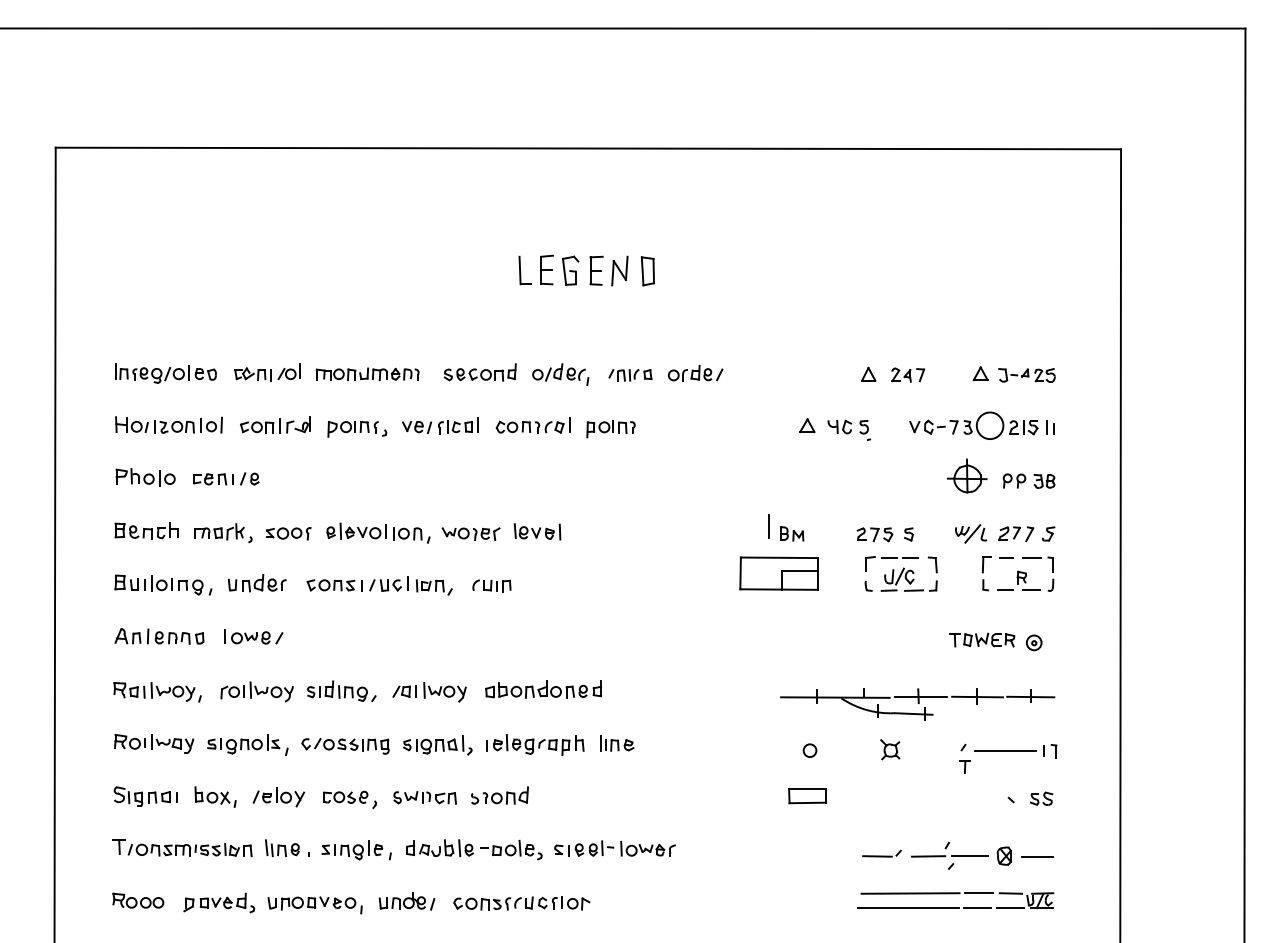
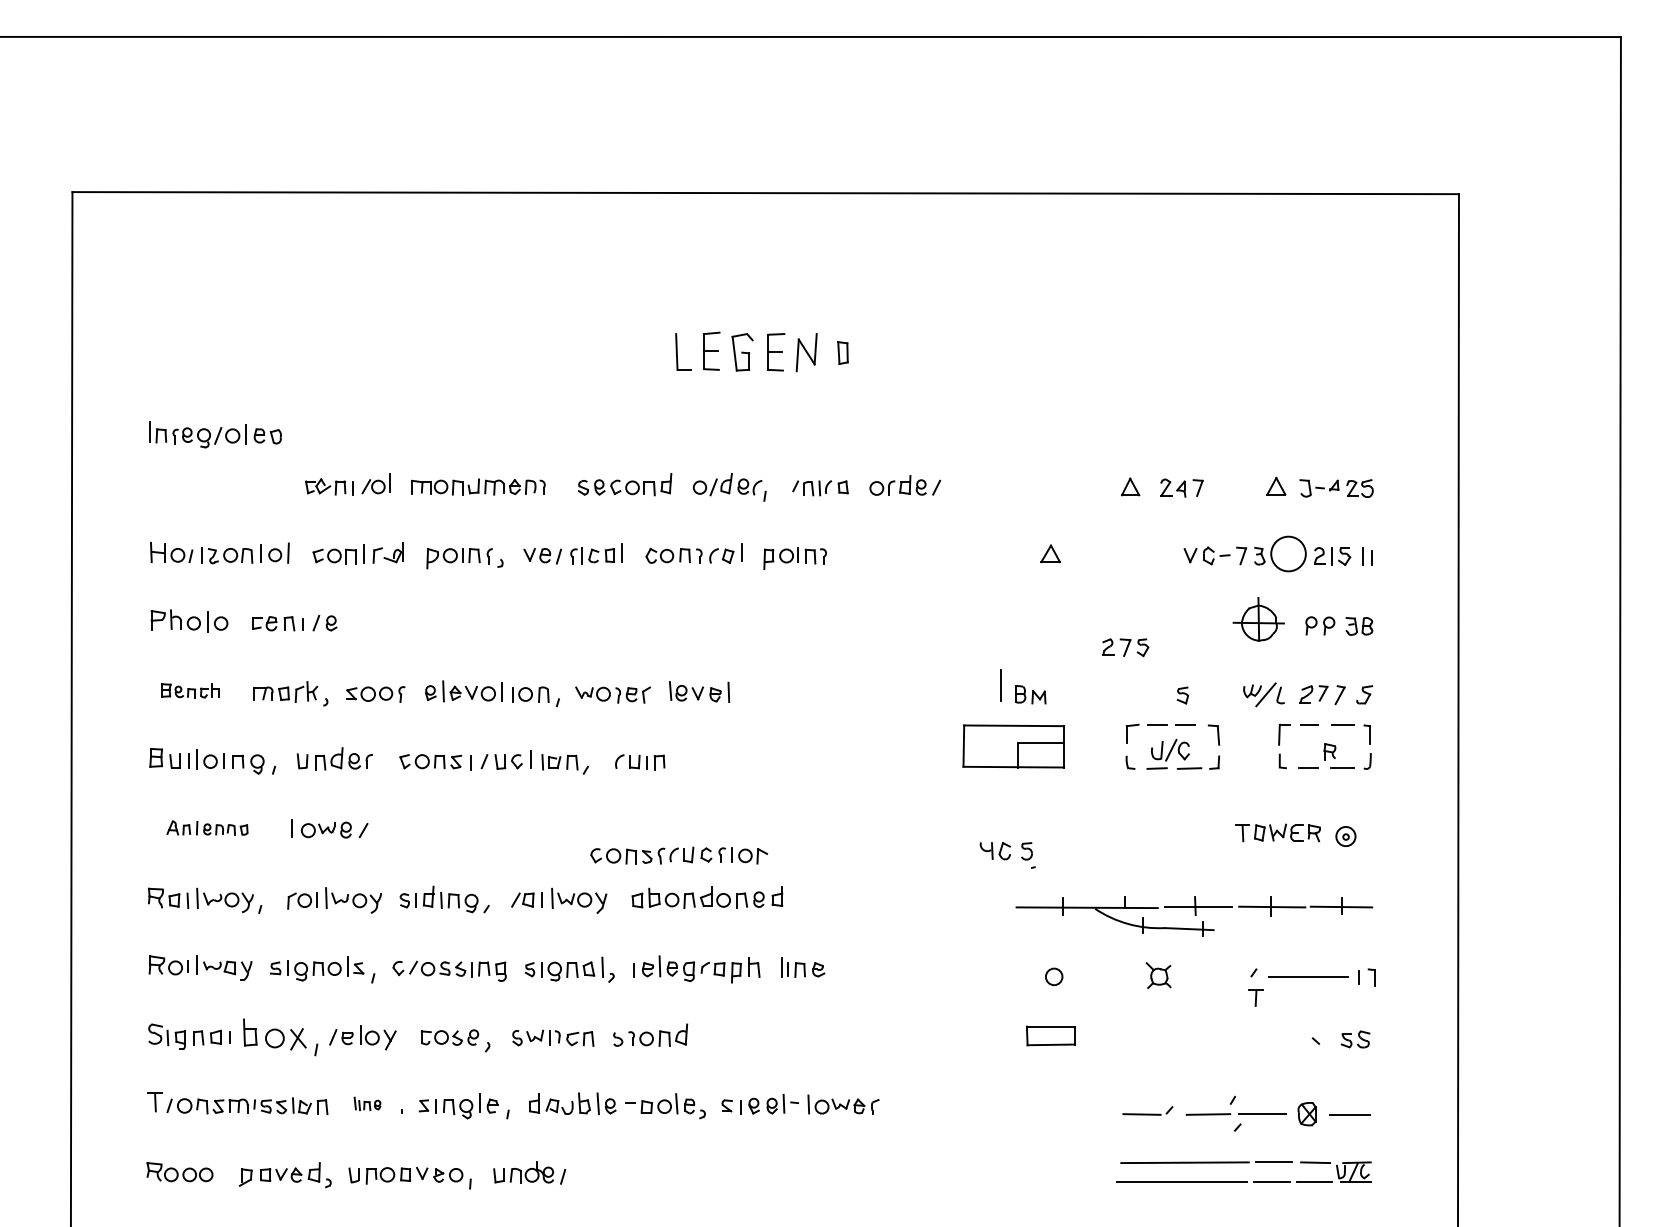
part: (647, 271) -> (842, 353), size x0.6
part: (165, 373) -> (215, 435), moved
part: (848, 429) -> (1006, 854), moved
part: (146, 530) -> (190, 690), size x0.7
part: (874, 534) -> (1125, 647), moved
part: (159, 636) -> (207, 828), size x0.7
part: (215, 796) -> (280, 1036), size x1.4
part: (282, 848) -> (367, 1104), size x0.6
part: (521, 903) -> (678, 855), moved

